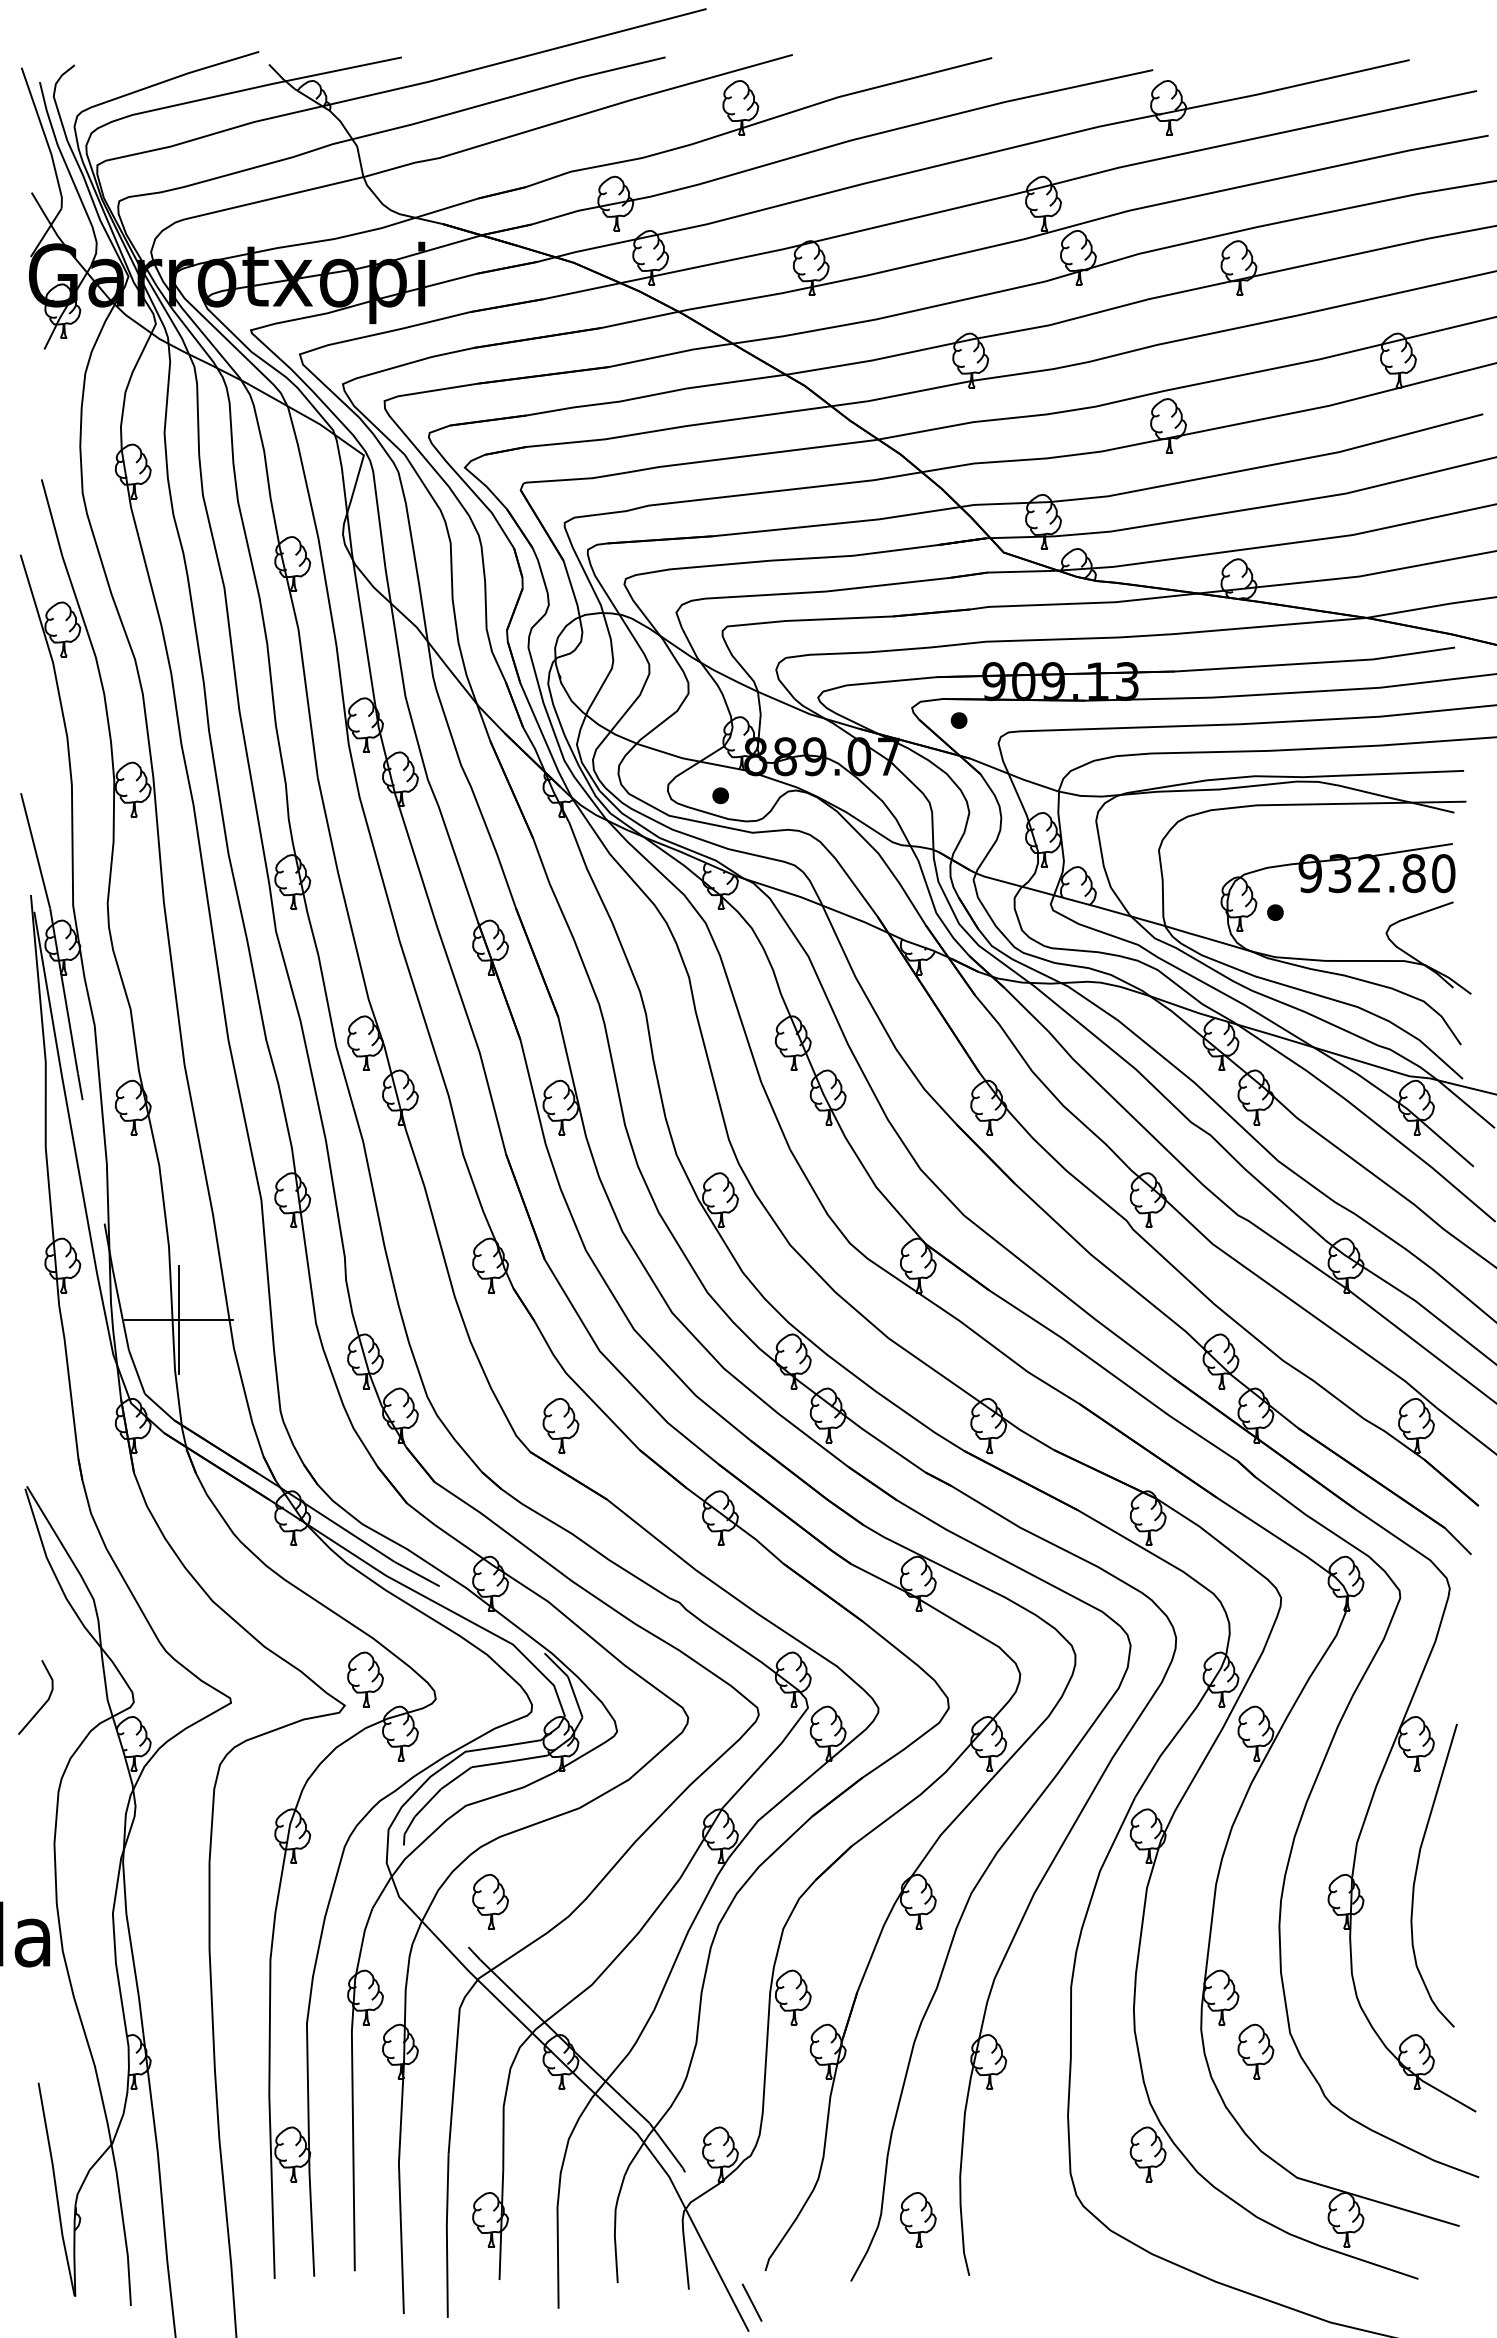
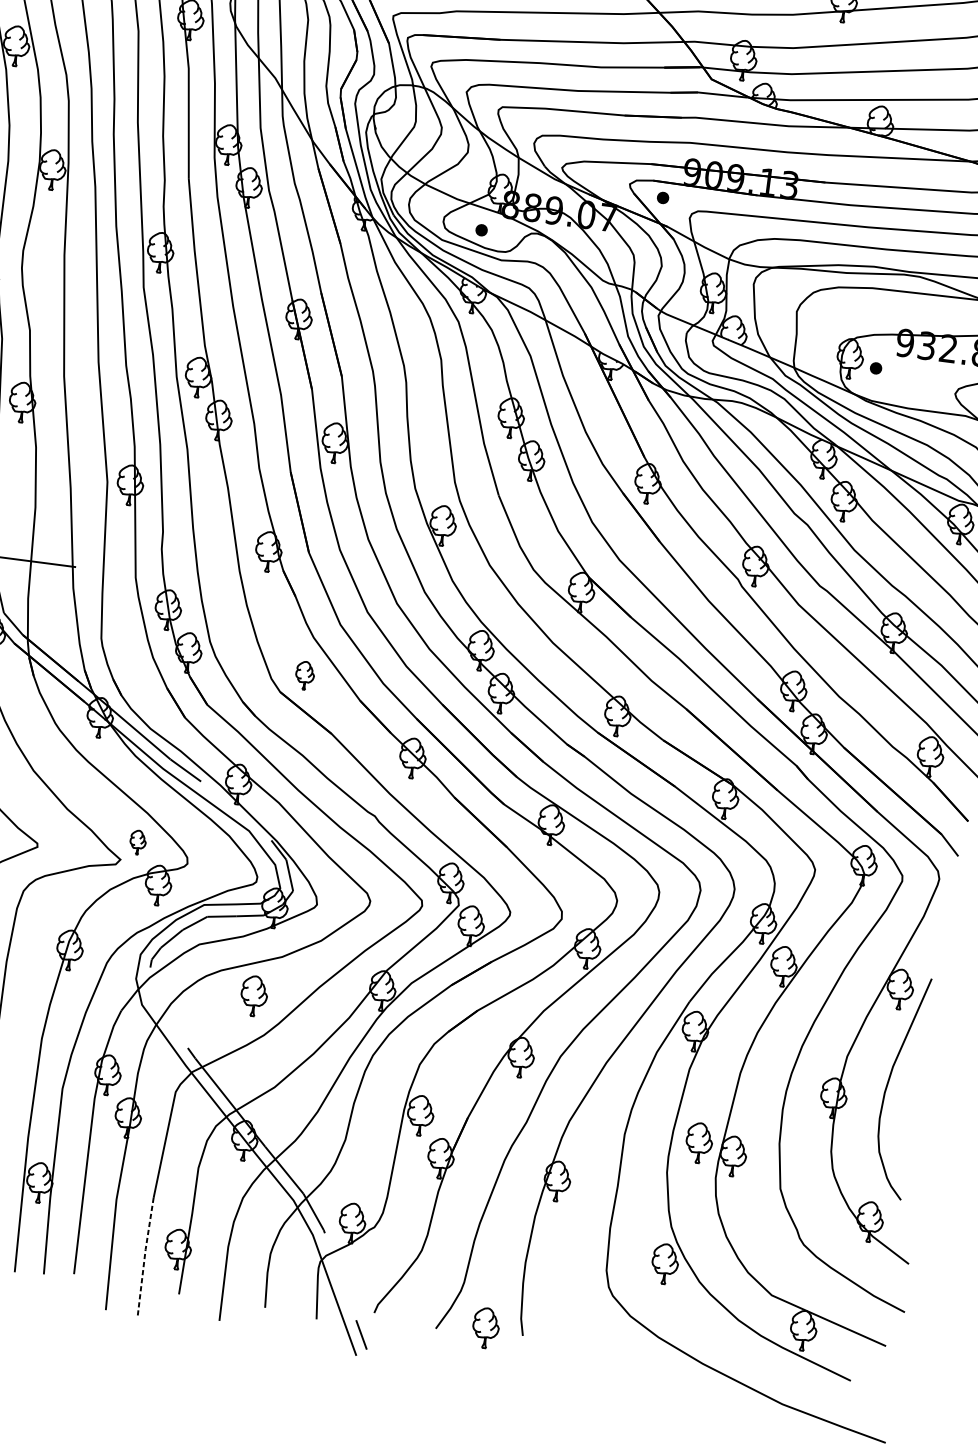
line: (178, 1319) -> (35, 561), removed
part: (560, 1425) -> (304, 675), size x0.7
part: (365, 1679) -> (138, 842), size x0.6
part: (490, 1901) -> (254, 995), moved
part: (1255, 2051) -> (698, 1142), moved
part: (918, 2219) -> (486, 1327), moved
line: (446, 2235) -> (144, 1256), solid -> dashed

